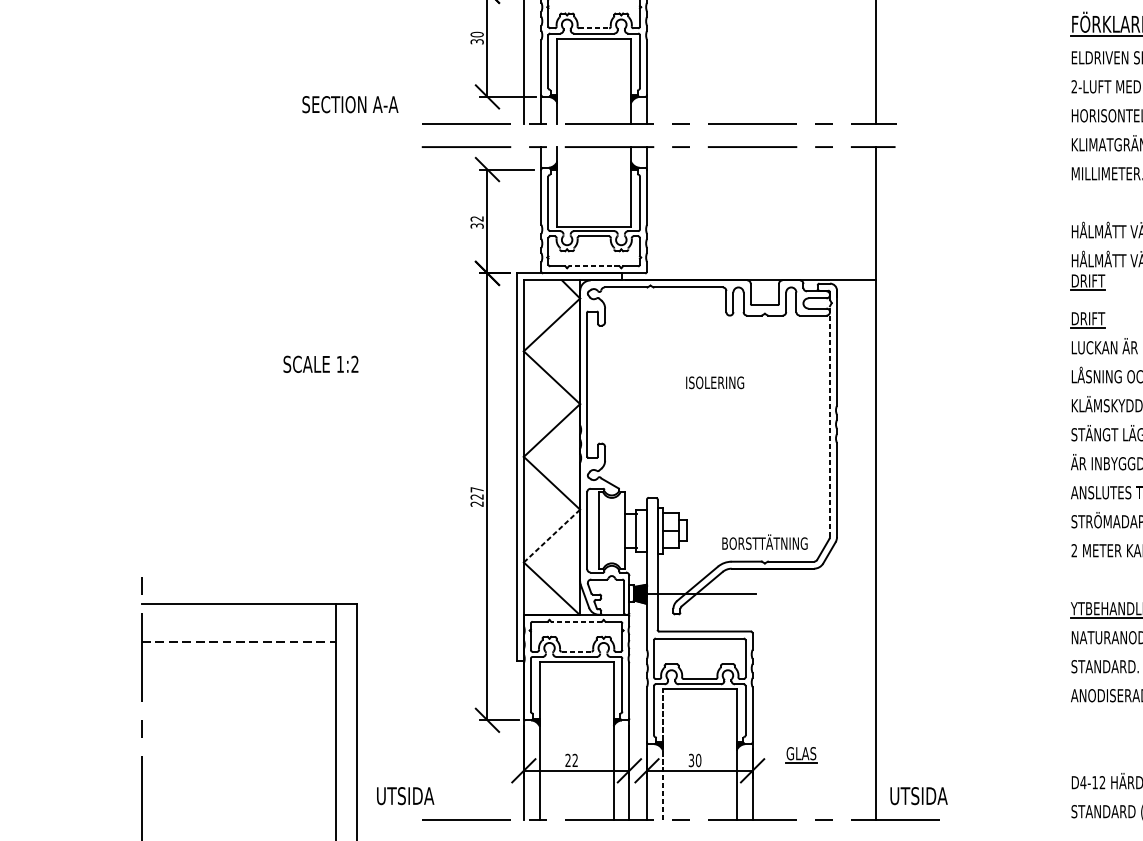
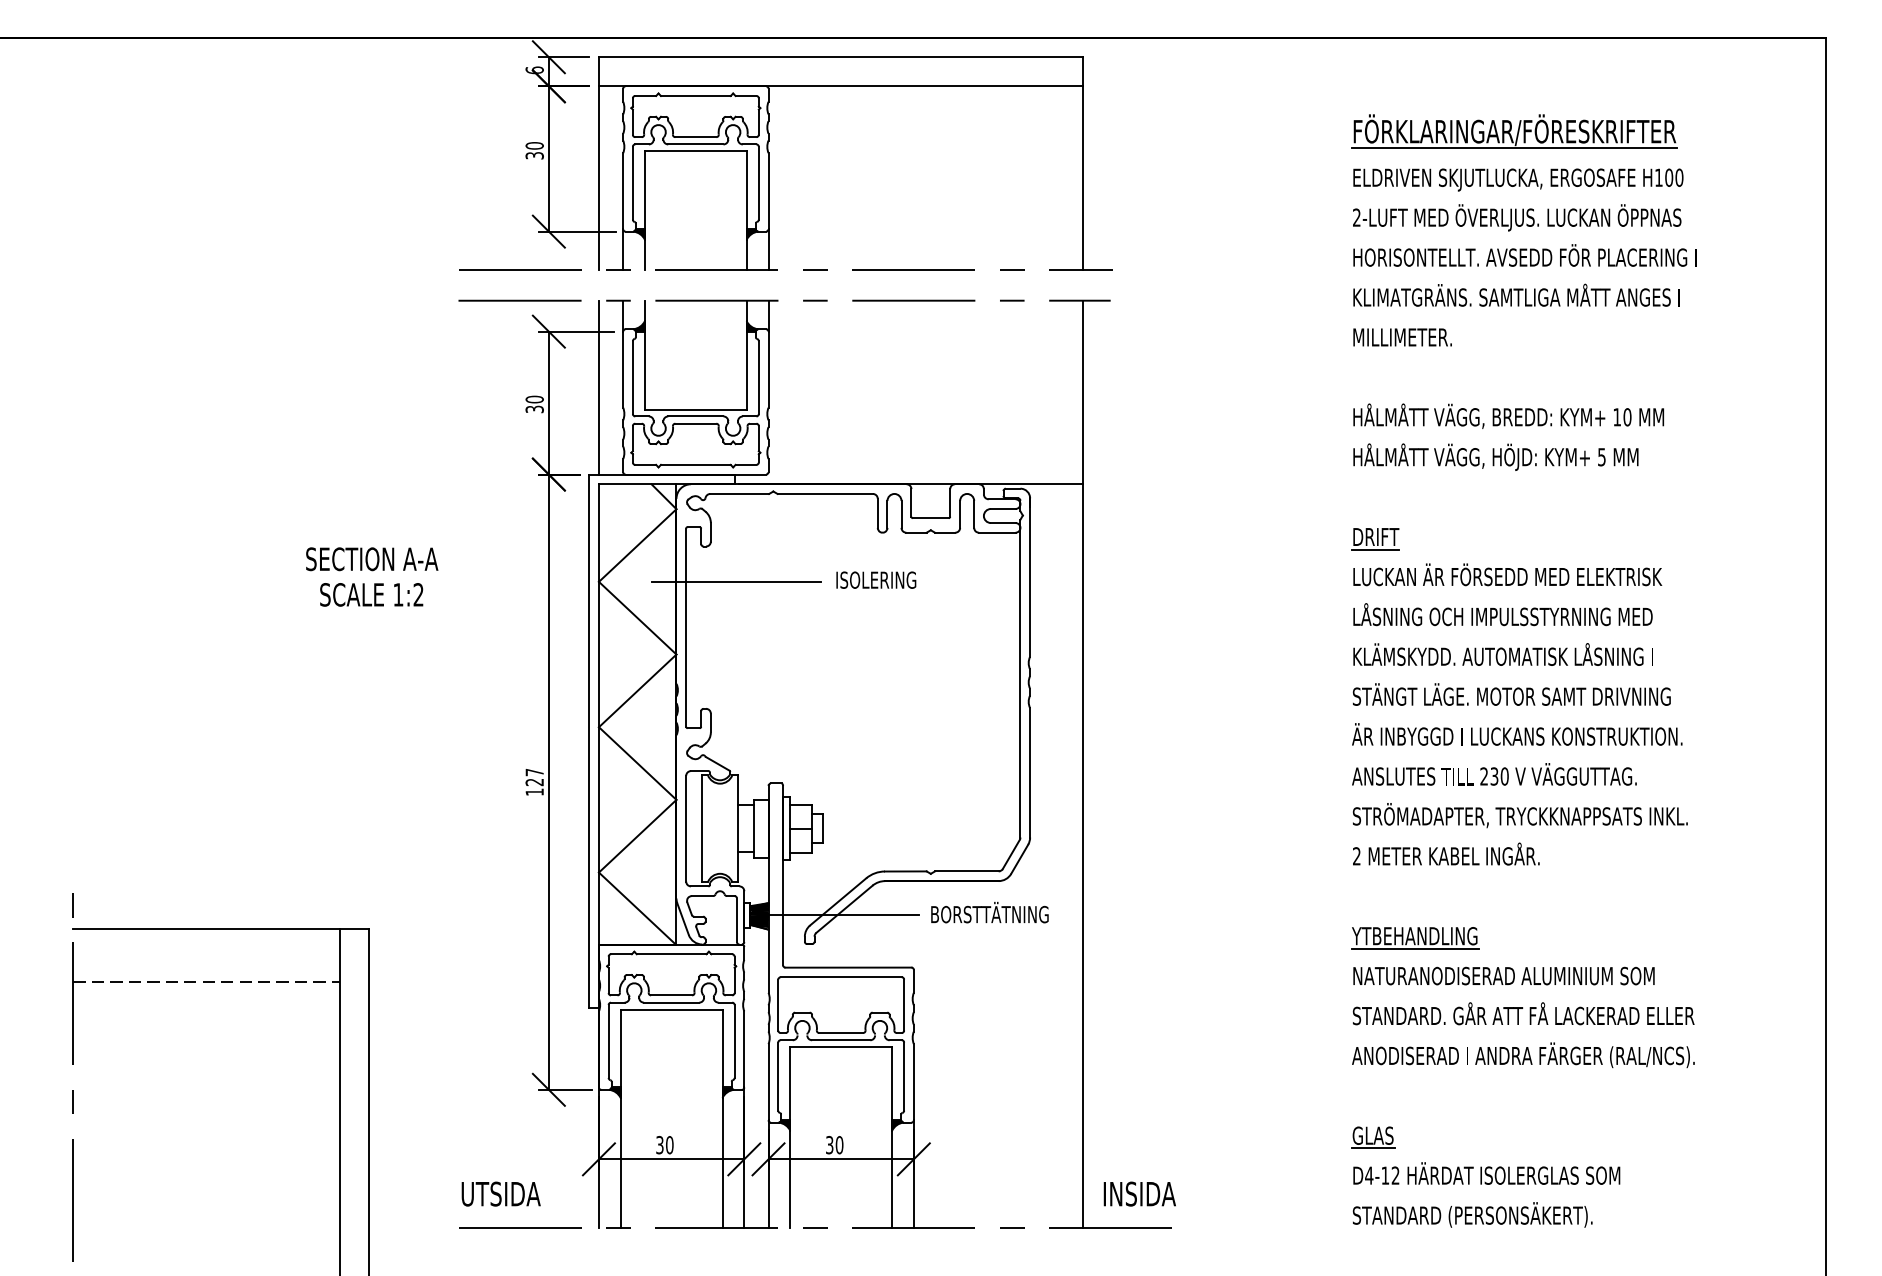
line: (593, 28) -> (695, 137), dashed -> solid
text: (350, 104) -> (372, 559), moved
line: (523, 210) -> (598, 387), added
text: (477, 218) -> (534, 399), 32 -> 30
line: (593, 266) -> (695, 464), dashed -> solid
part: (1087, 282) -> (1375, 487), removed
line: (623, 351) -> (736, 581), added
text: (320, 364) -> (371, 594), moved
text: (715, 382) -> (876, 579), moved
line: (830, 421) -> (1020, 678), dashed -> solid
text: (477, 503) -> (534, 791), 227 -> 127
line: (552, 535) -> (638, 835), dashed -> solid
text: (764, 542) -> (989, 912), moved
line: (576, 622) -> (671, 954), dashed -> solid
line: (576, 651) -> (671, 995), dashed -> solid
line: (662, 754) -> (790, 1137), dashed -> solid
part: (801, 754) -> (1373, 1137), moved
text: (571, 760) -> (664, 1145), 22 -> 30
text: (405, 795) -> (500, 1193), moved
text: (918, 795) -> (1142, 1193), UTSIDA -> INSIDA

